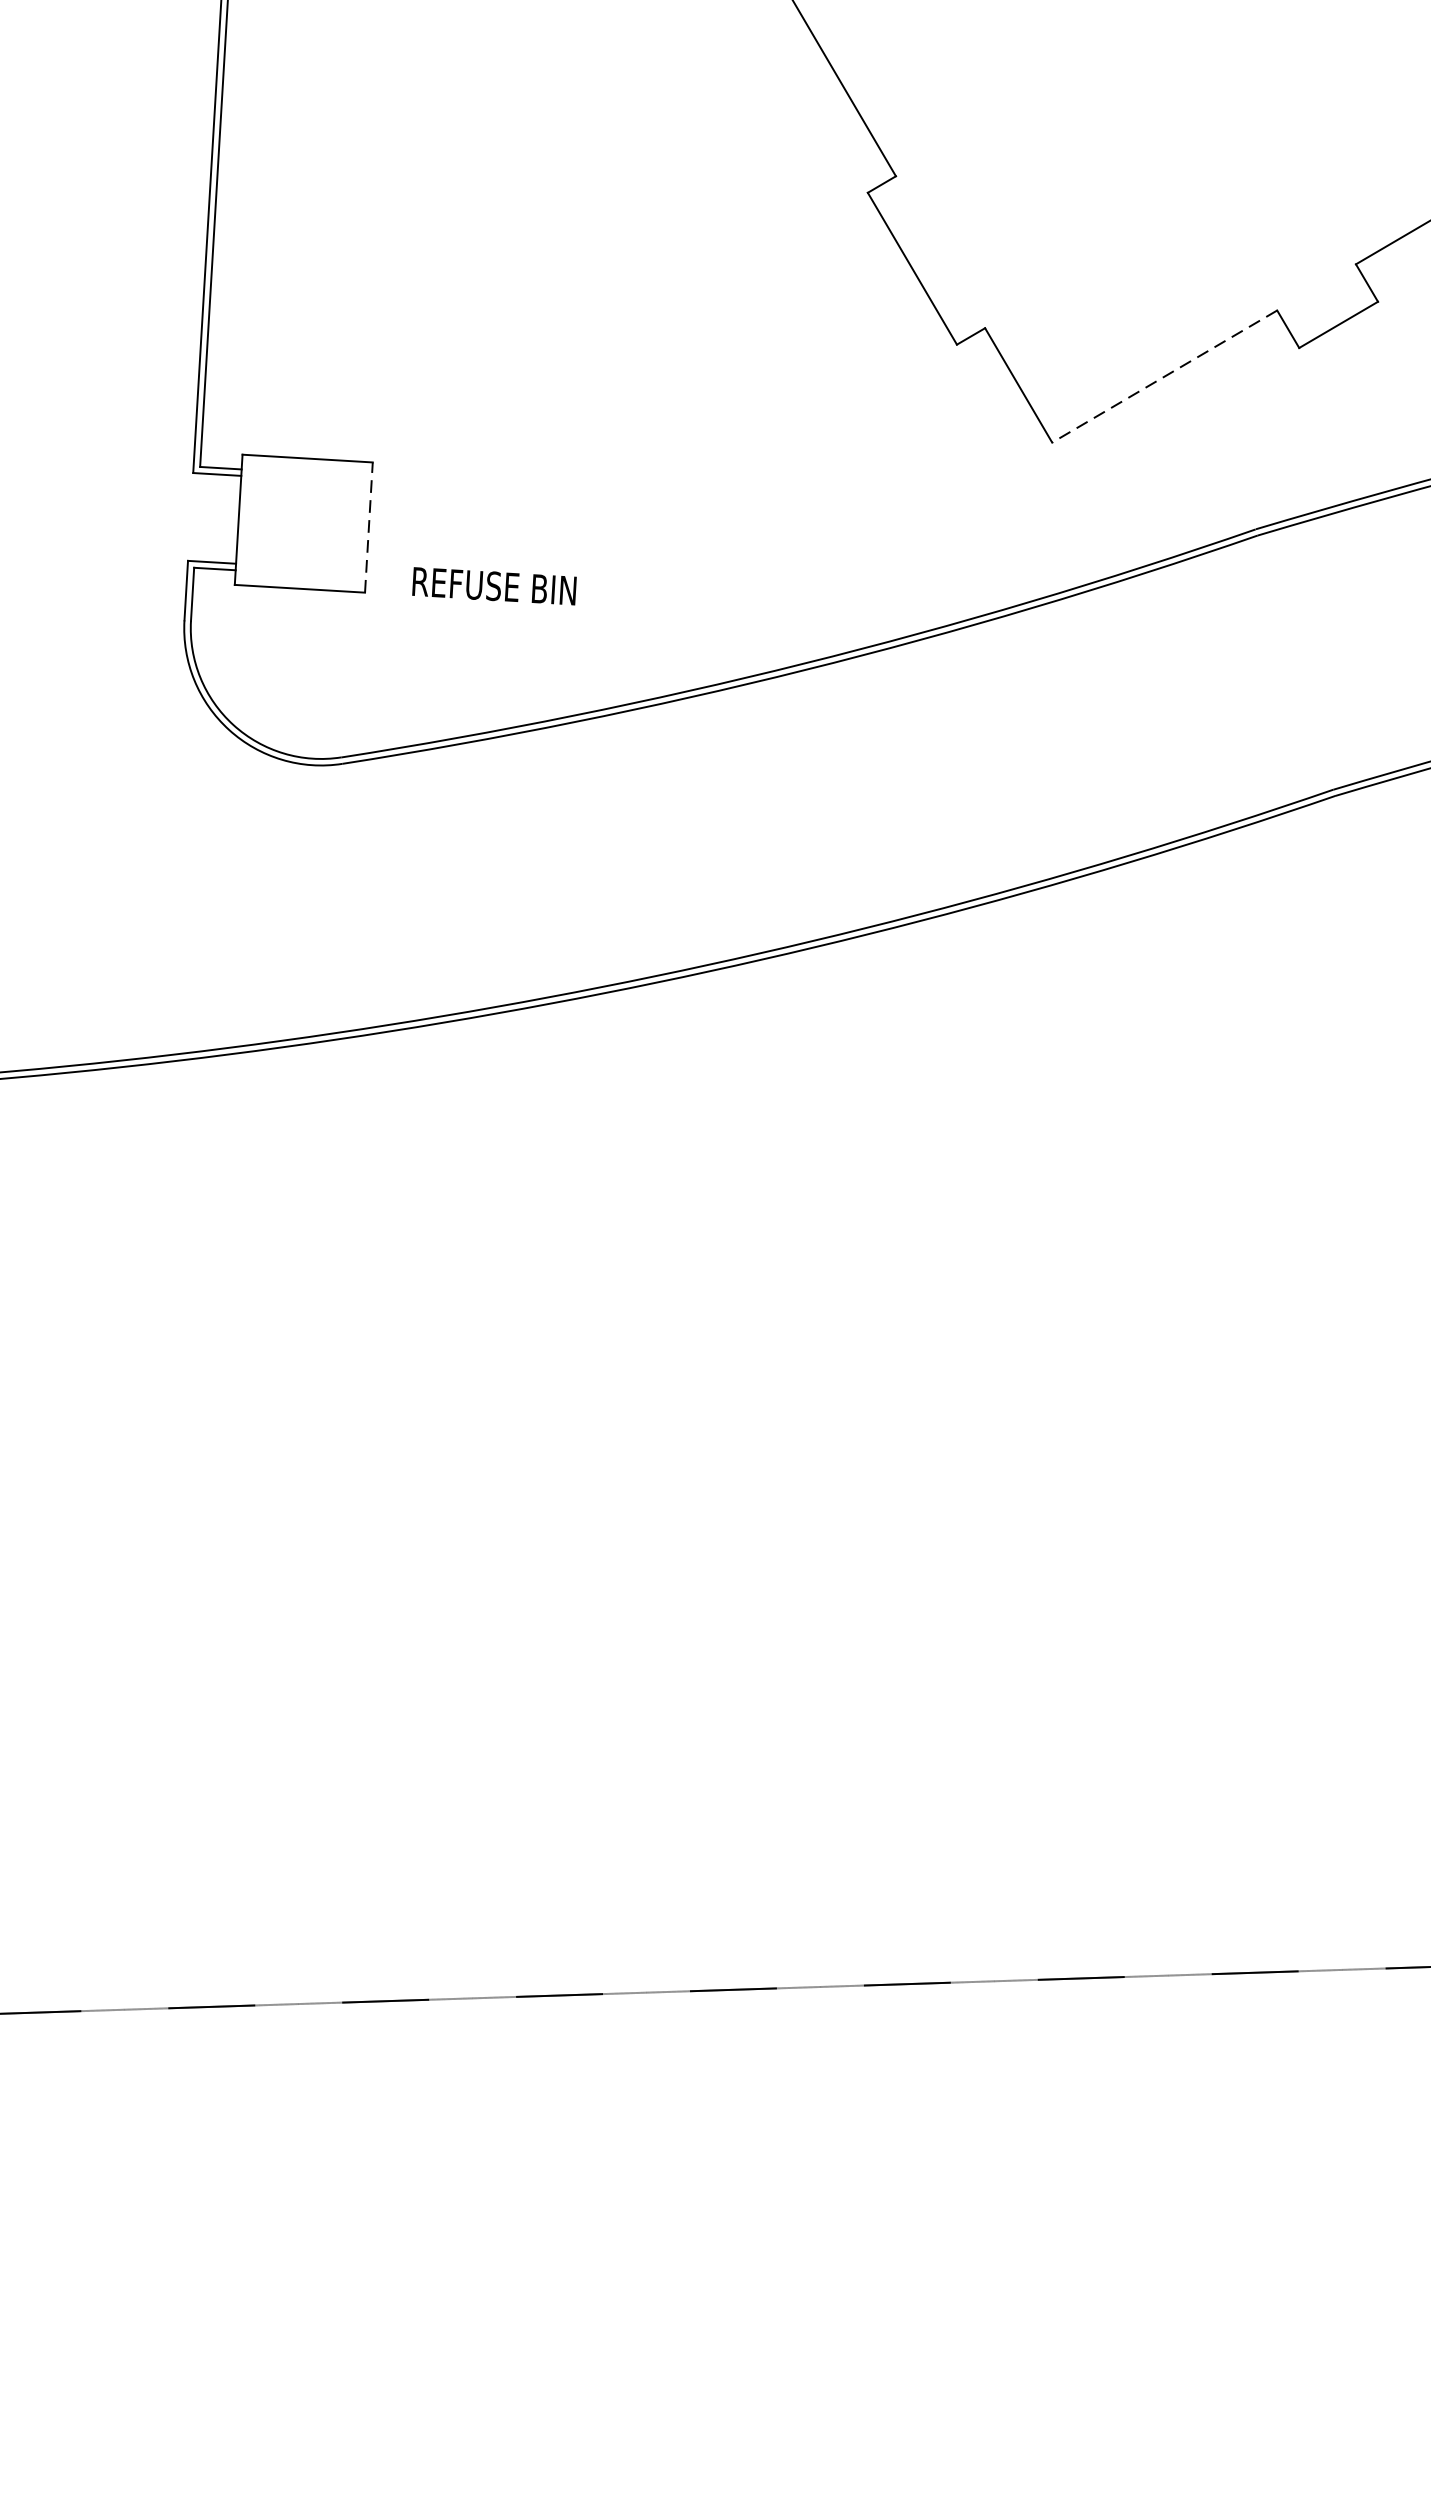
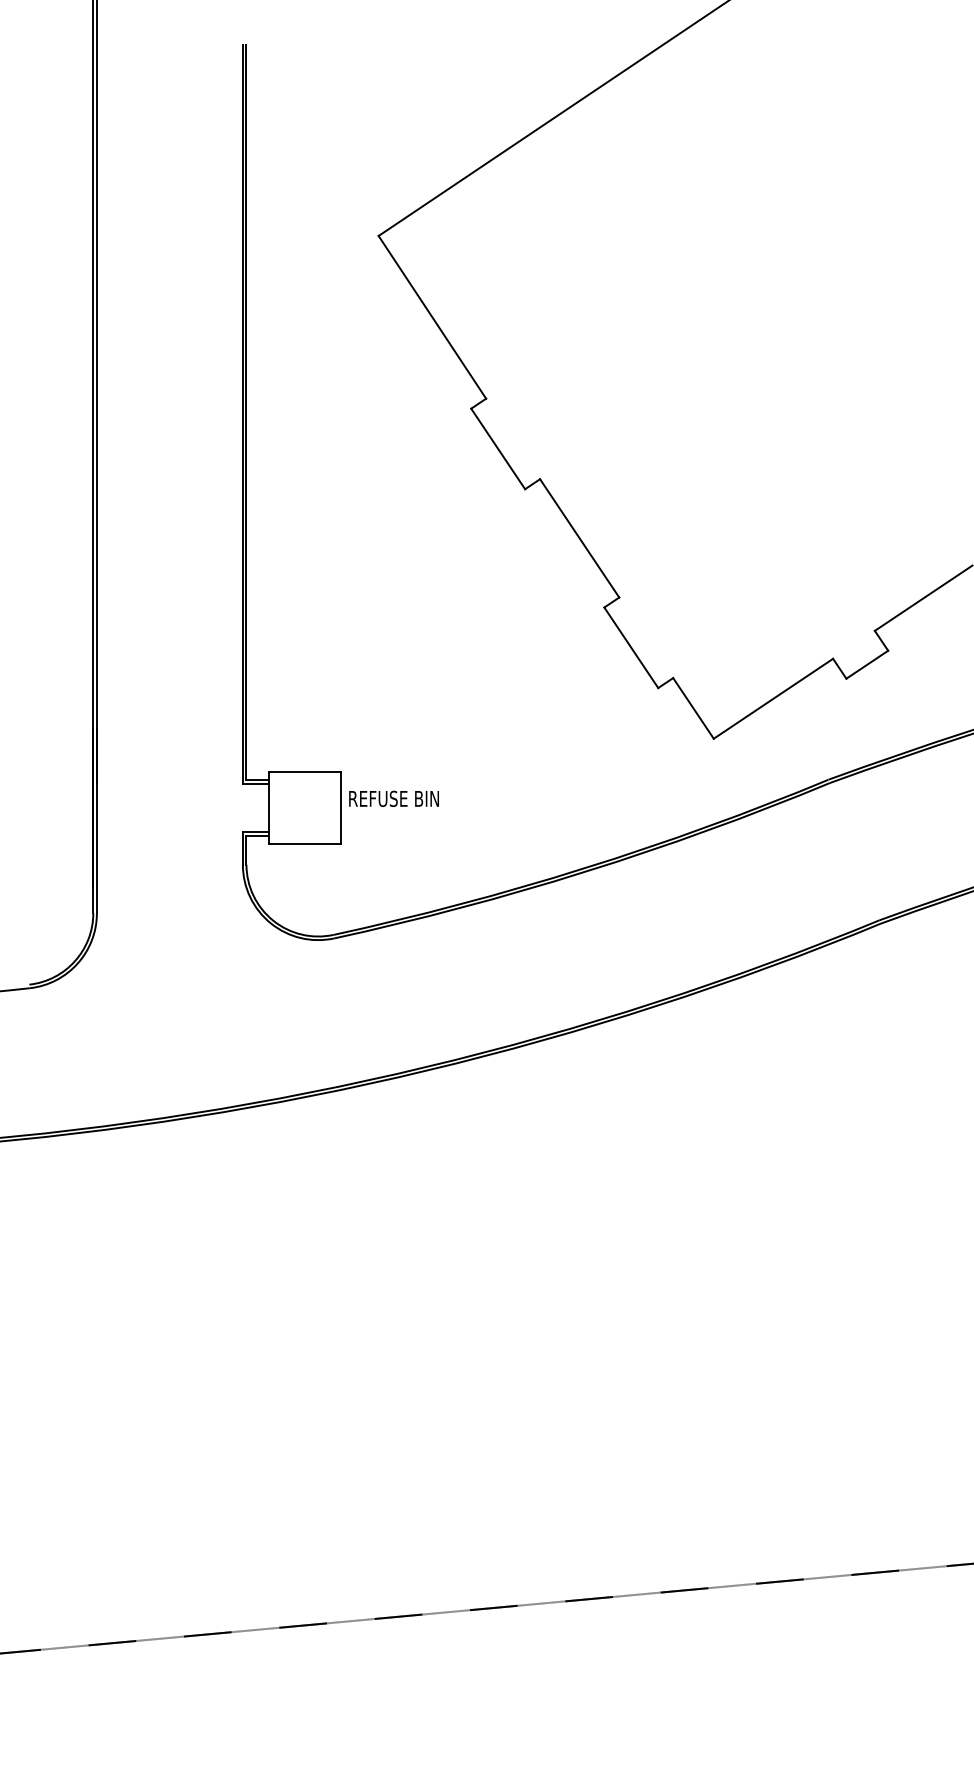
line: (1164, 376) -> (773, 698), dashed -> solid
line: (369, 527) -> (341, 807), dashed -> solid
text: (493, 585) -> (393, 798), moved

